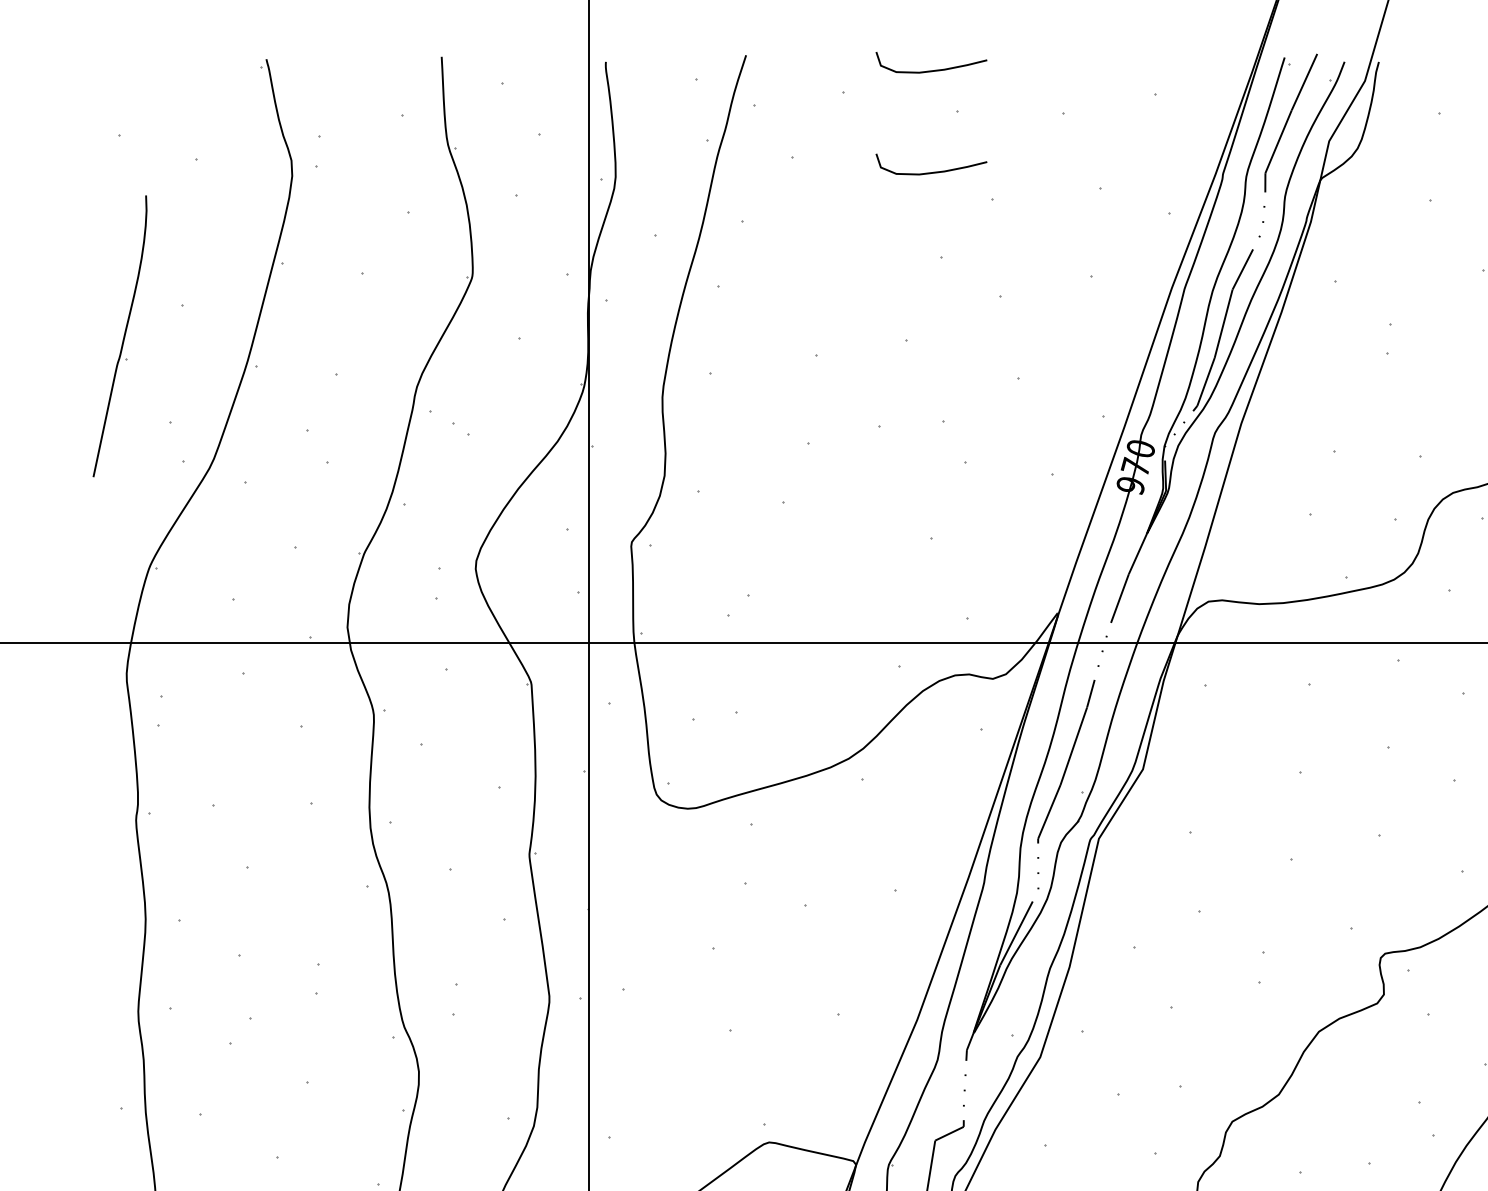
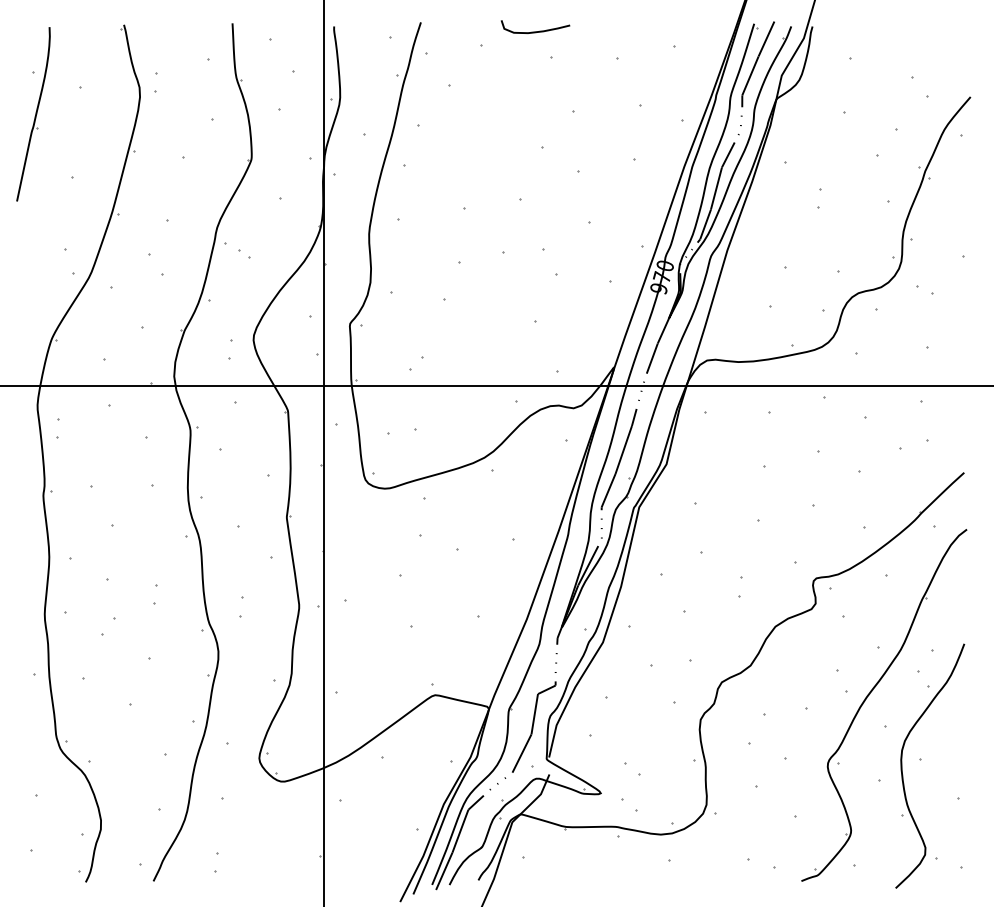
curve: (931, 171) -> (535, 94), removed
part: (120, 336) -> (33, 114), moved

